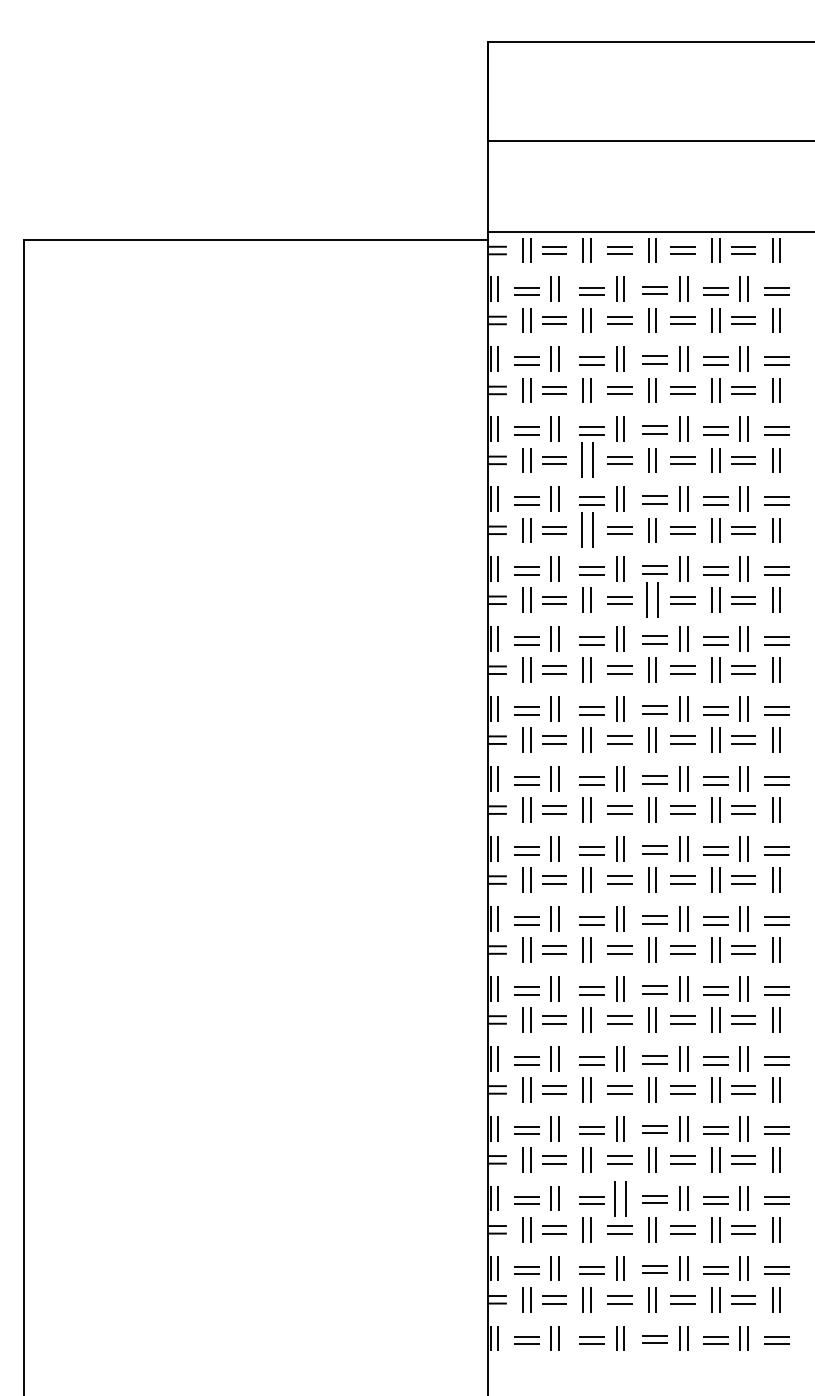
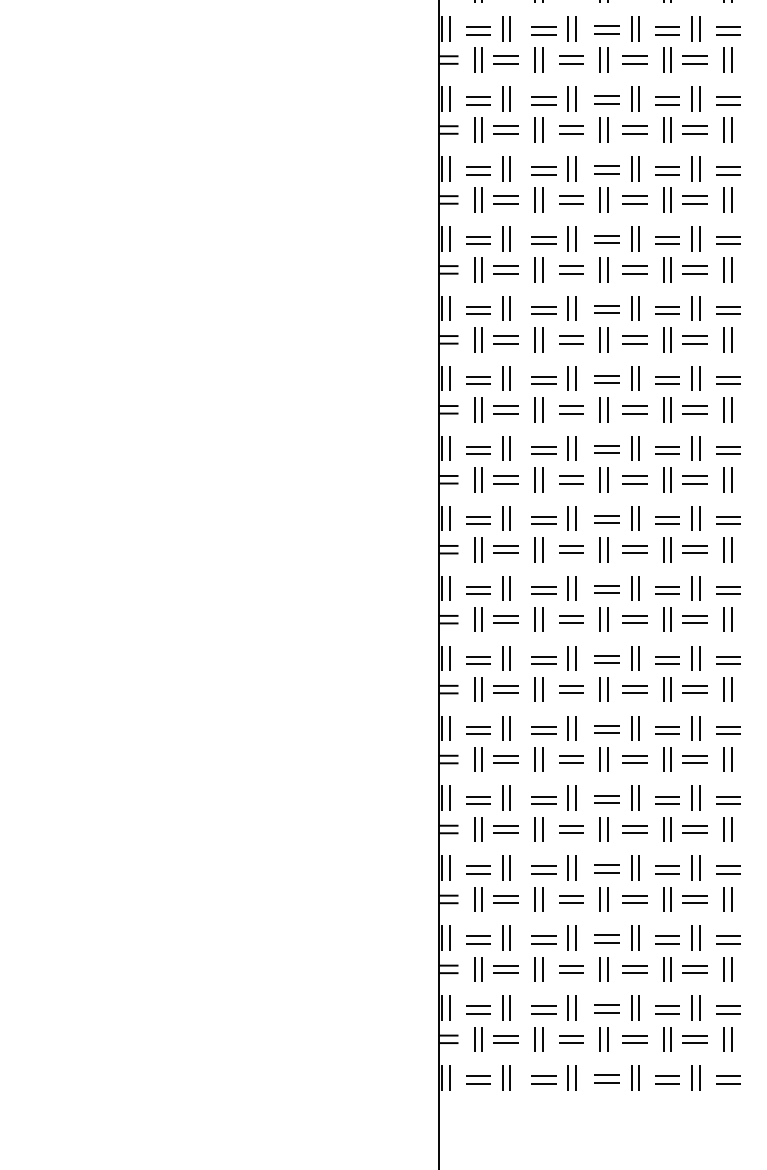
part: (586, 460) -> (538, 200), size x0.71
part: (586, 530) -> (538, 270), size x0.71
part: (652, 599) -> (604, 339), size x0.71
part: (620, 1198) -> (572, 938), size x0.71

